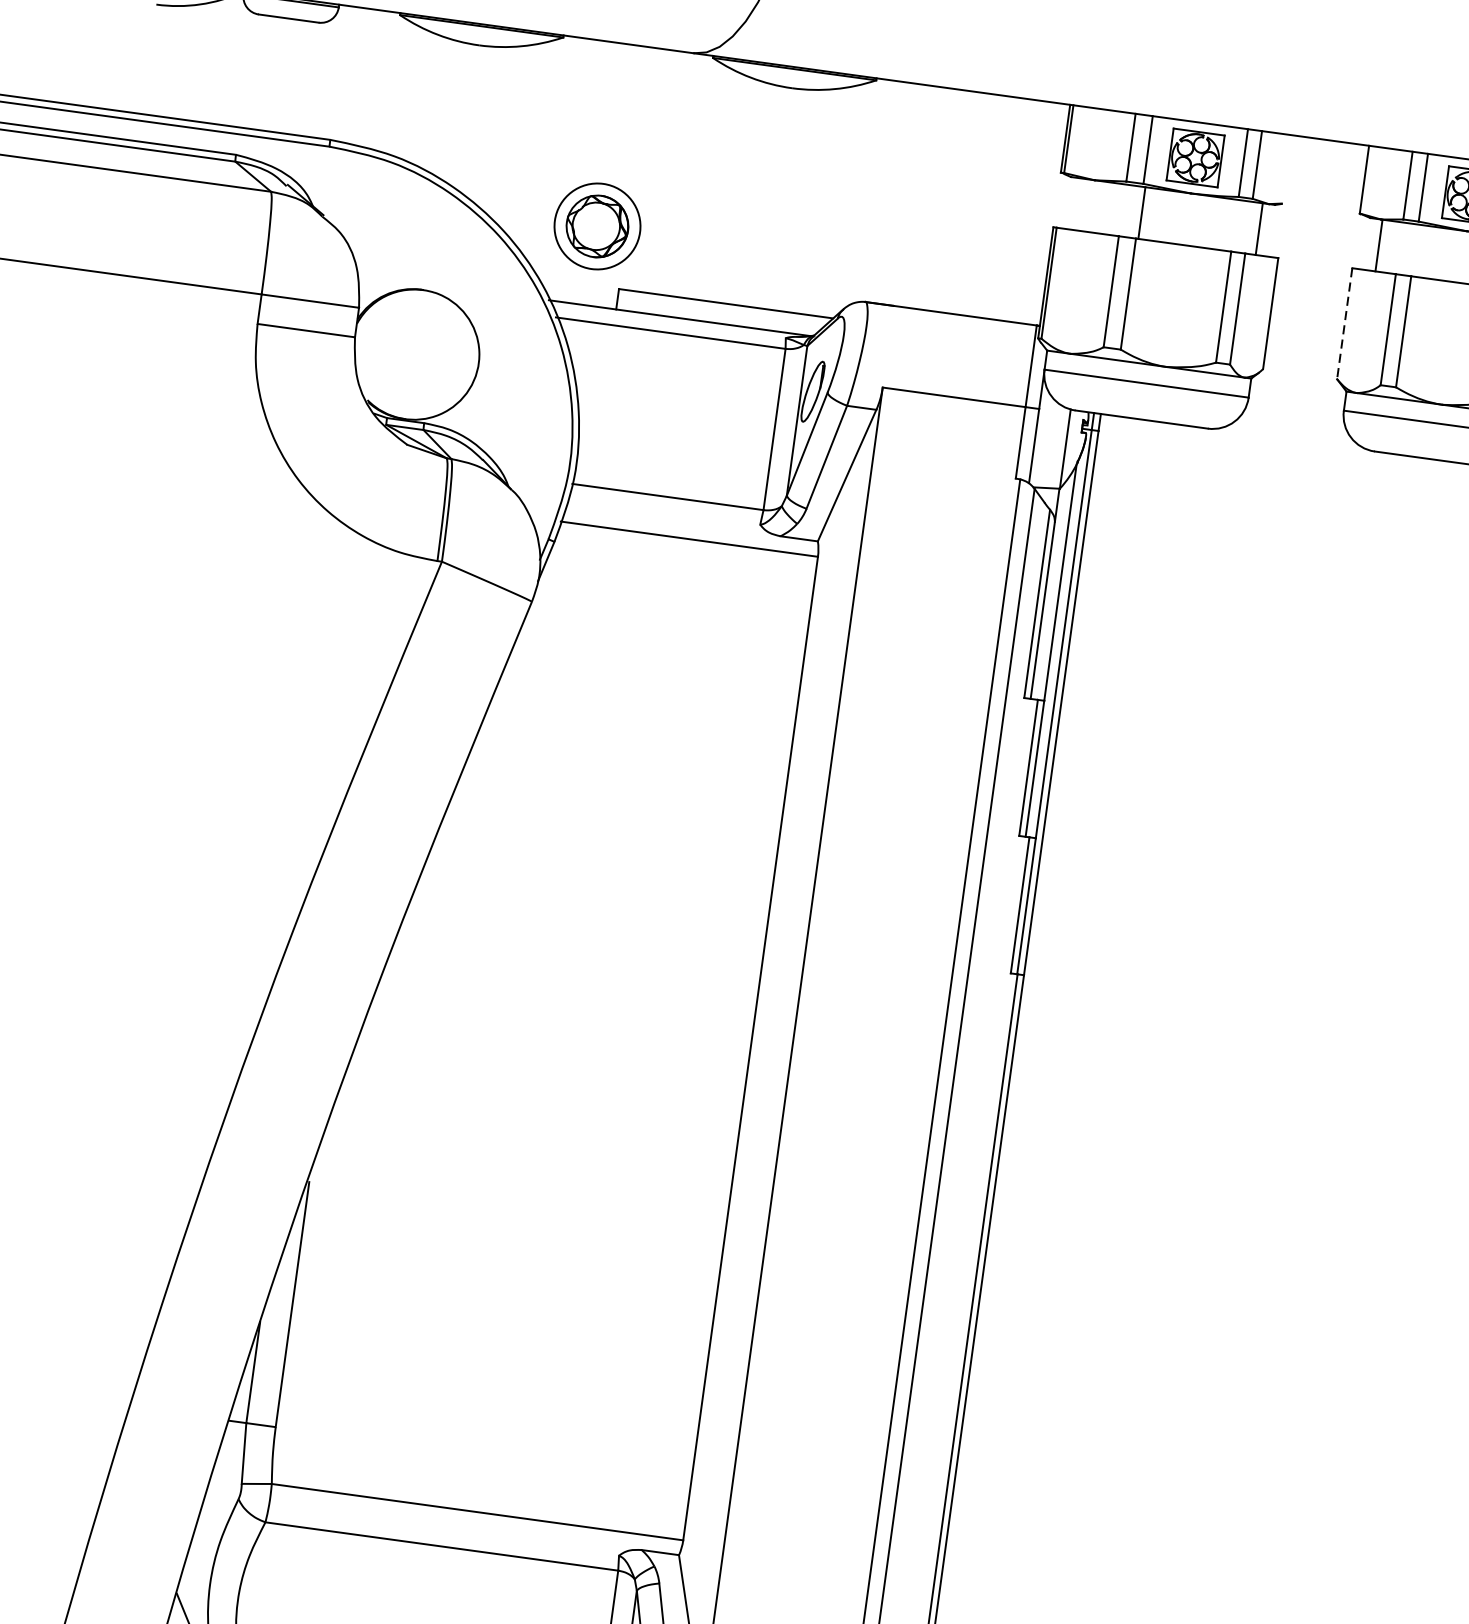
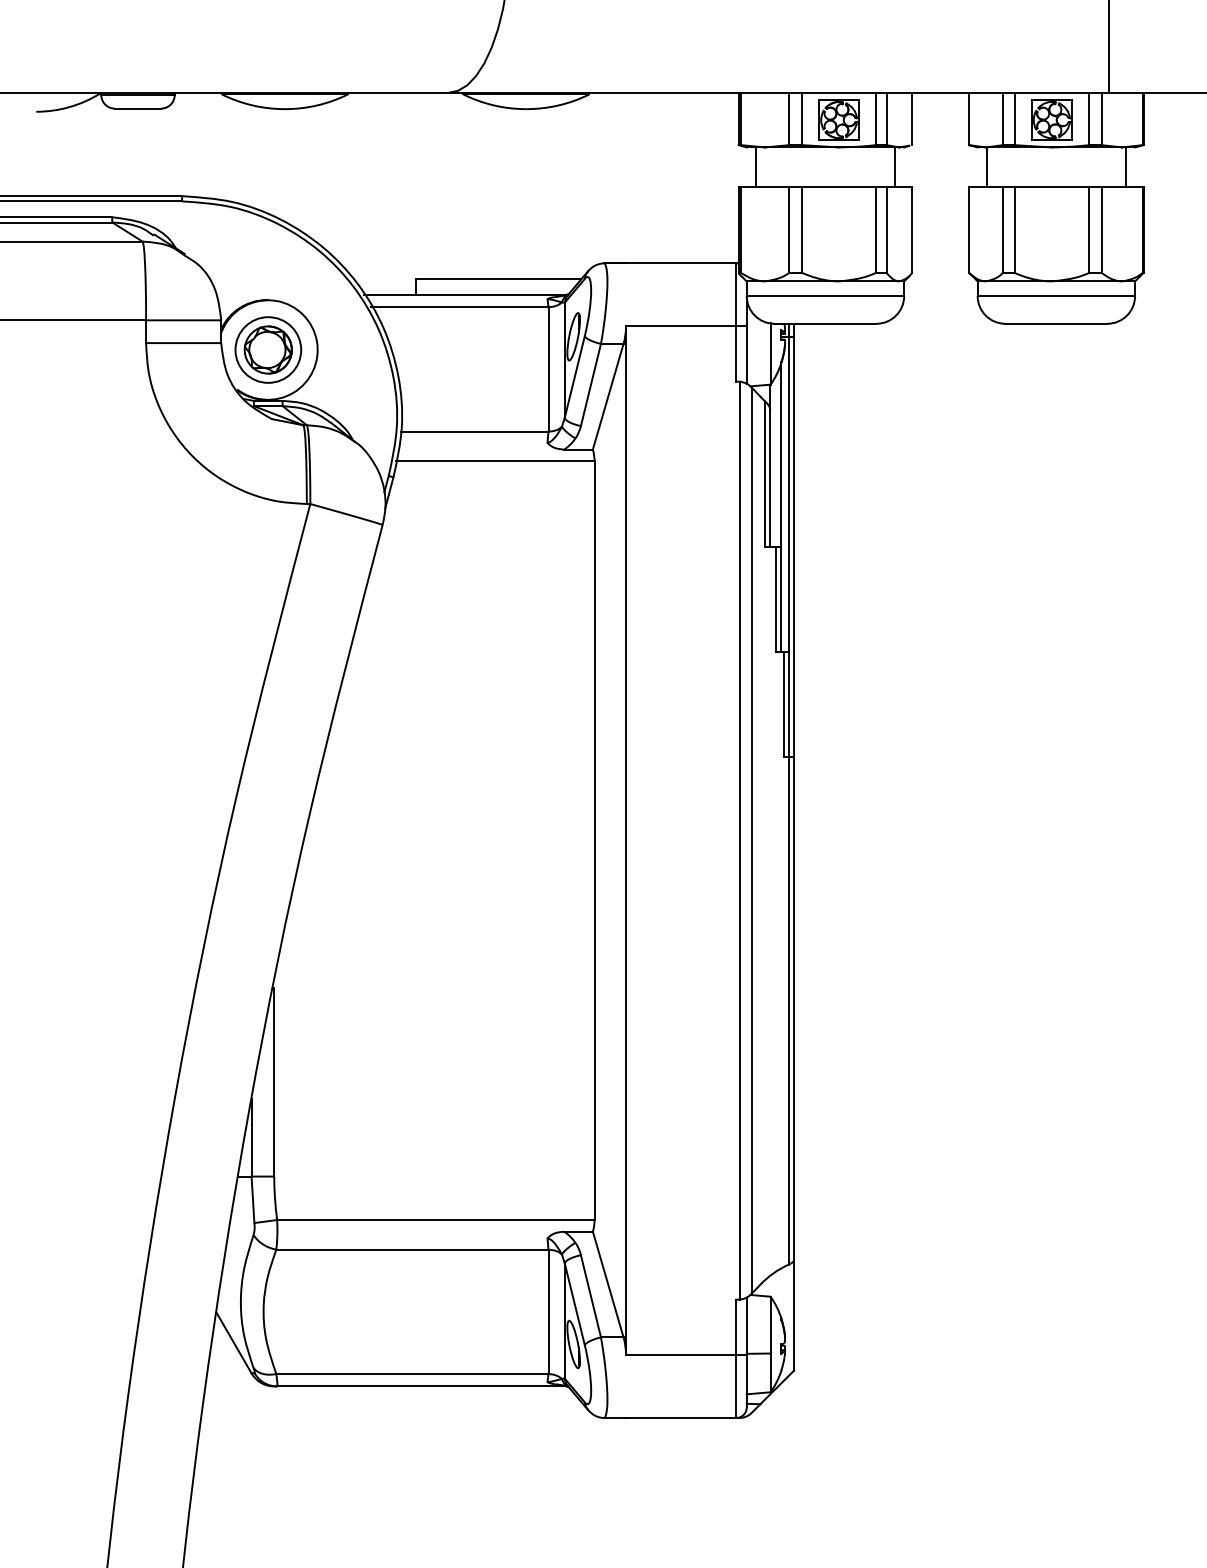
line: (1290, 168) -> (912, 118), added
line: (1142, 213) -> (756, 167), moved
part: (597, 225) -> (268, 349), moved
line: (1344, 324) -> (969, 230), dashed -> solid

